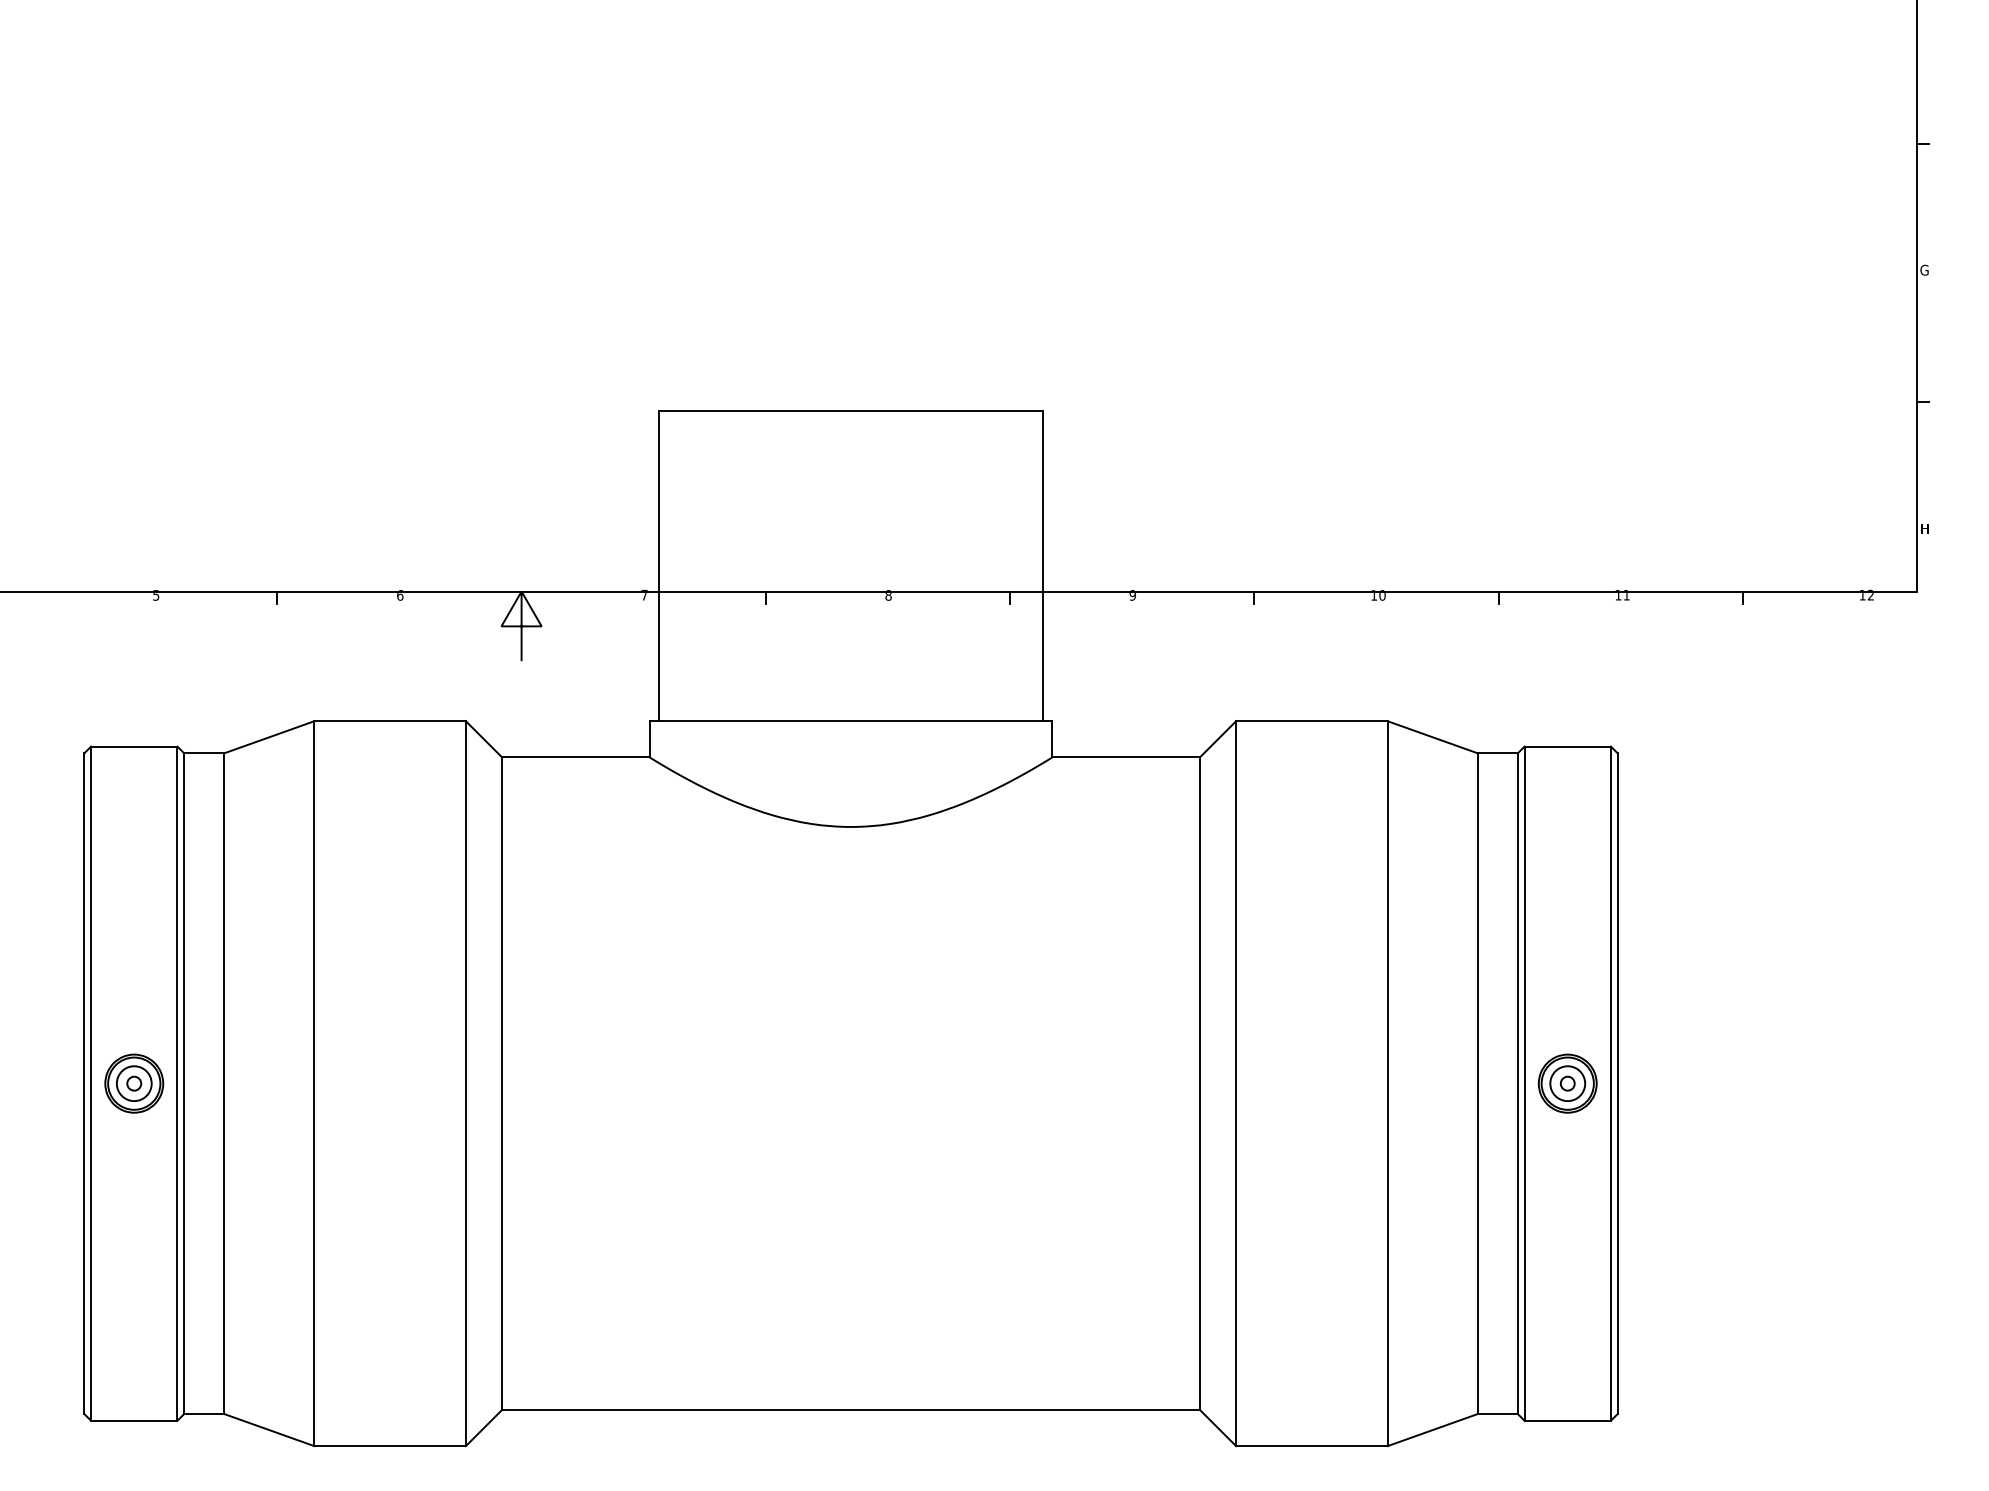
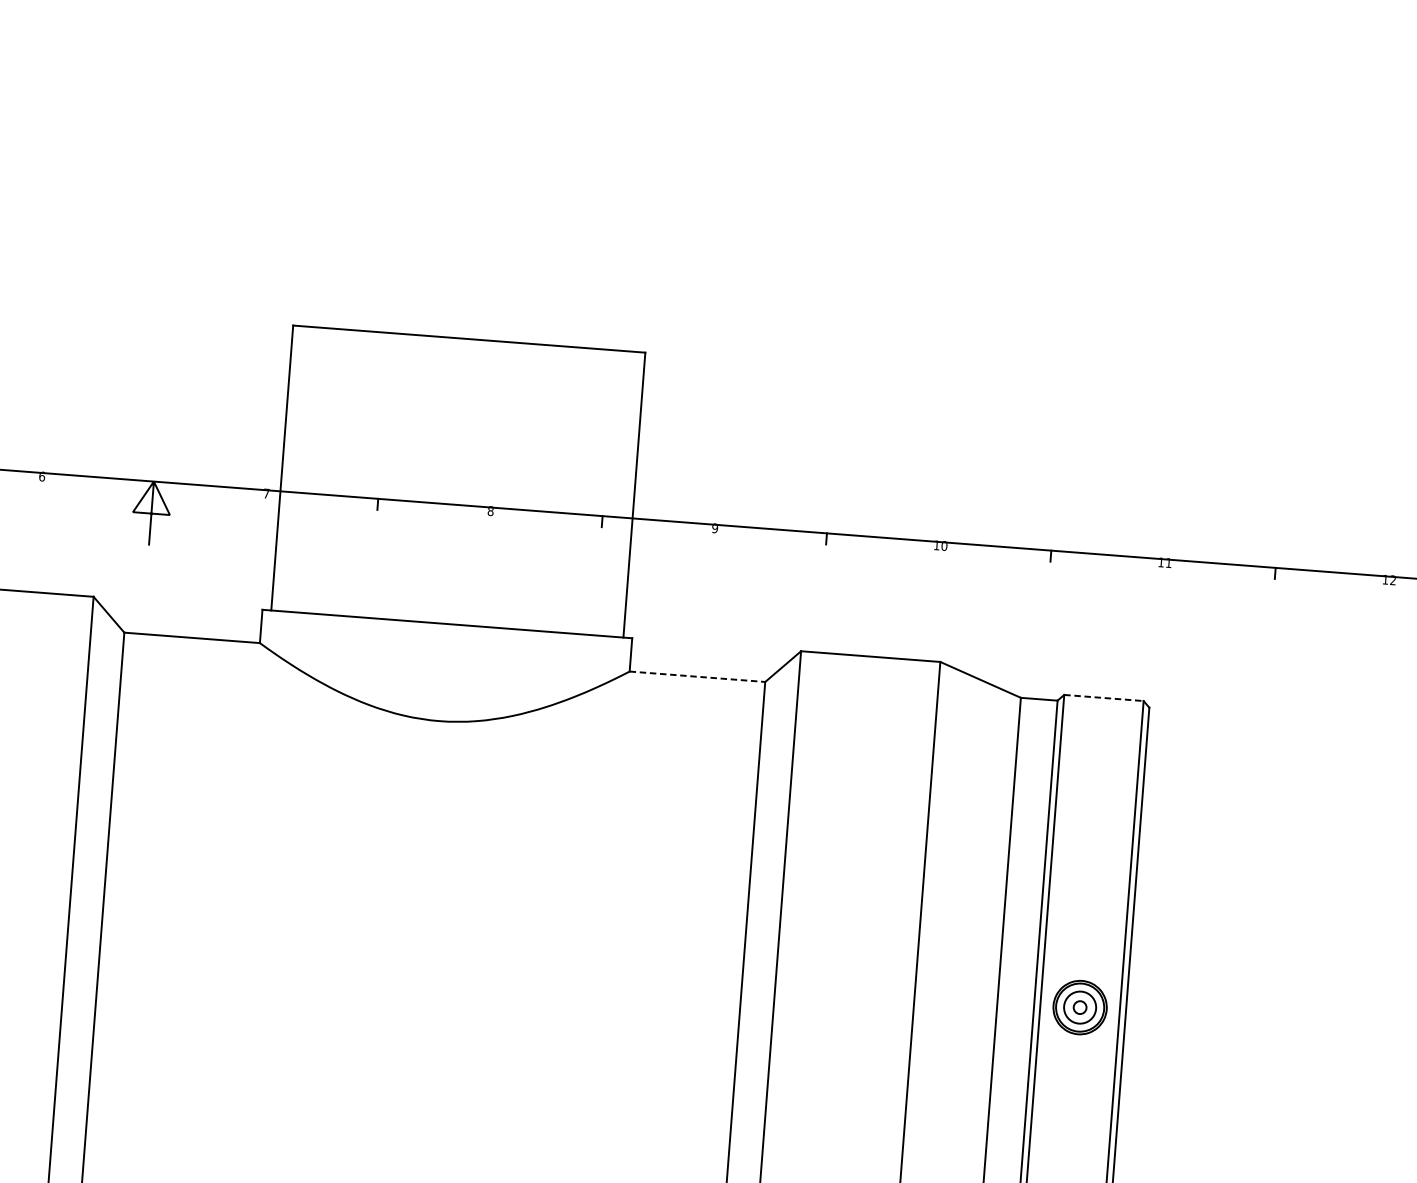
line: (1568, 746) -> (1104, 697), solid -> dashed
line: (1126, 757) -> (697, 676), solid -> dashed

